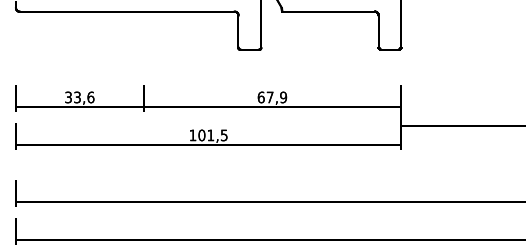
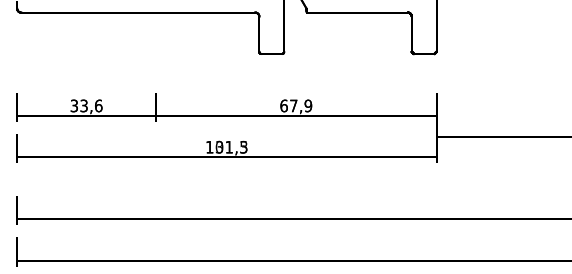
text: (212, 134) -> (231, 146), 101,5 -> 131,3

